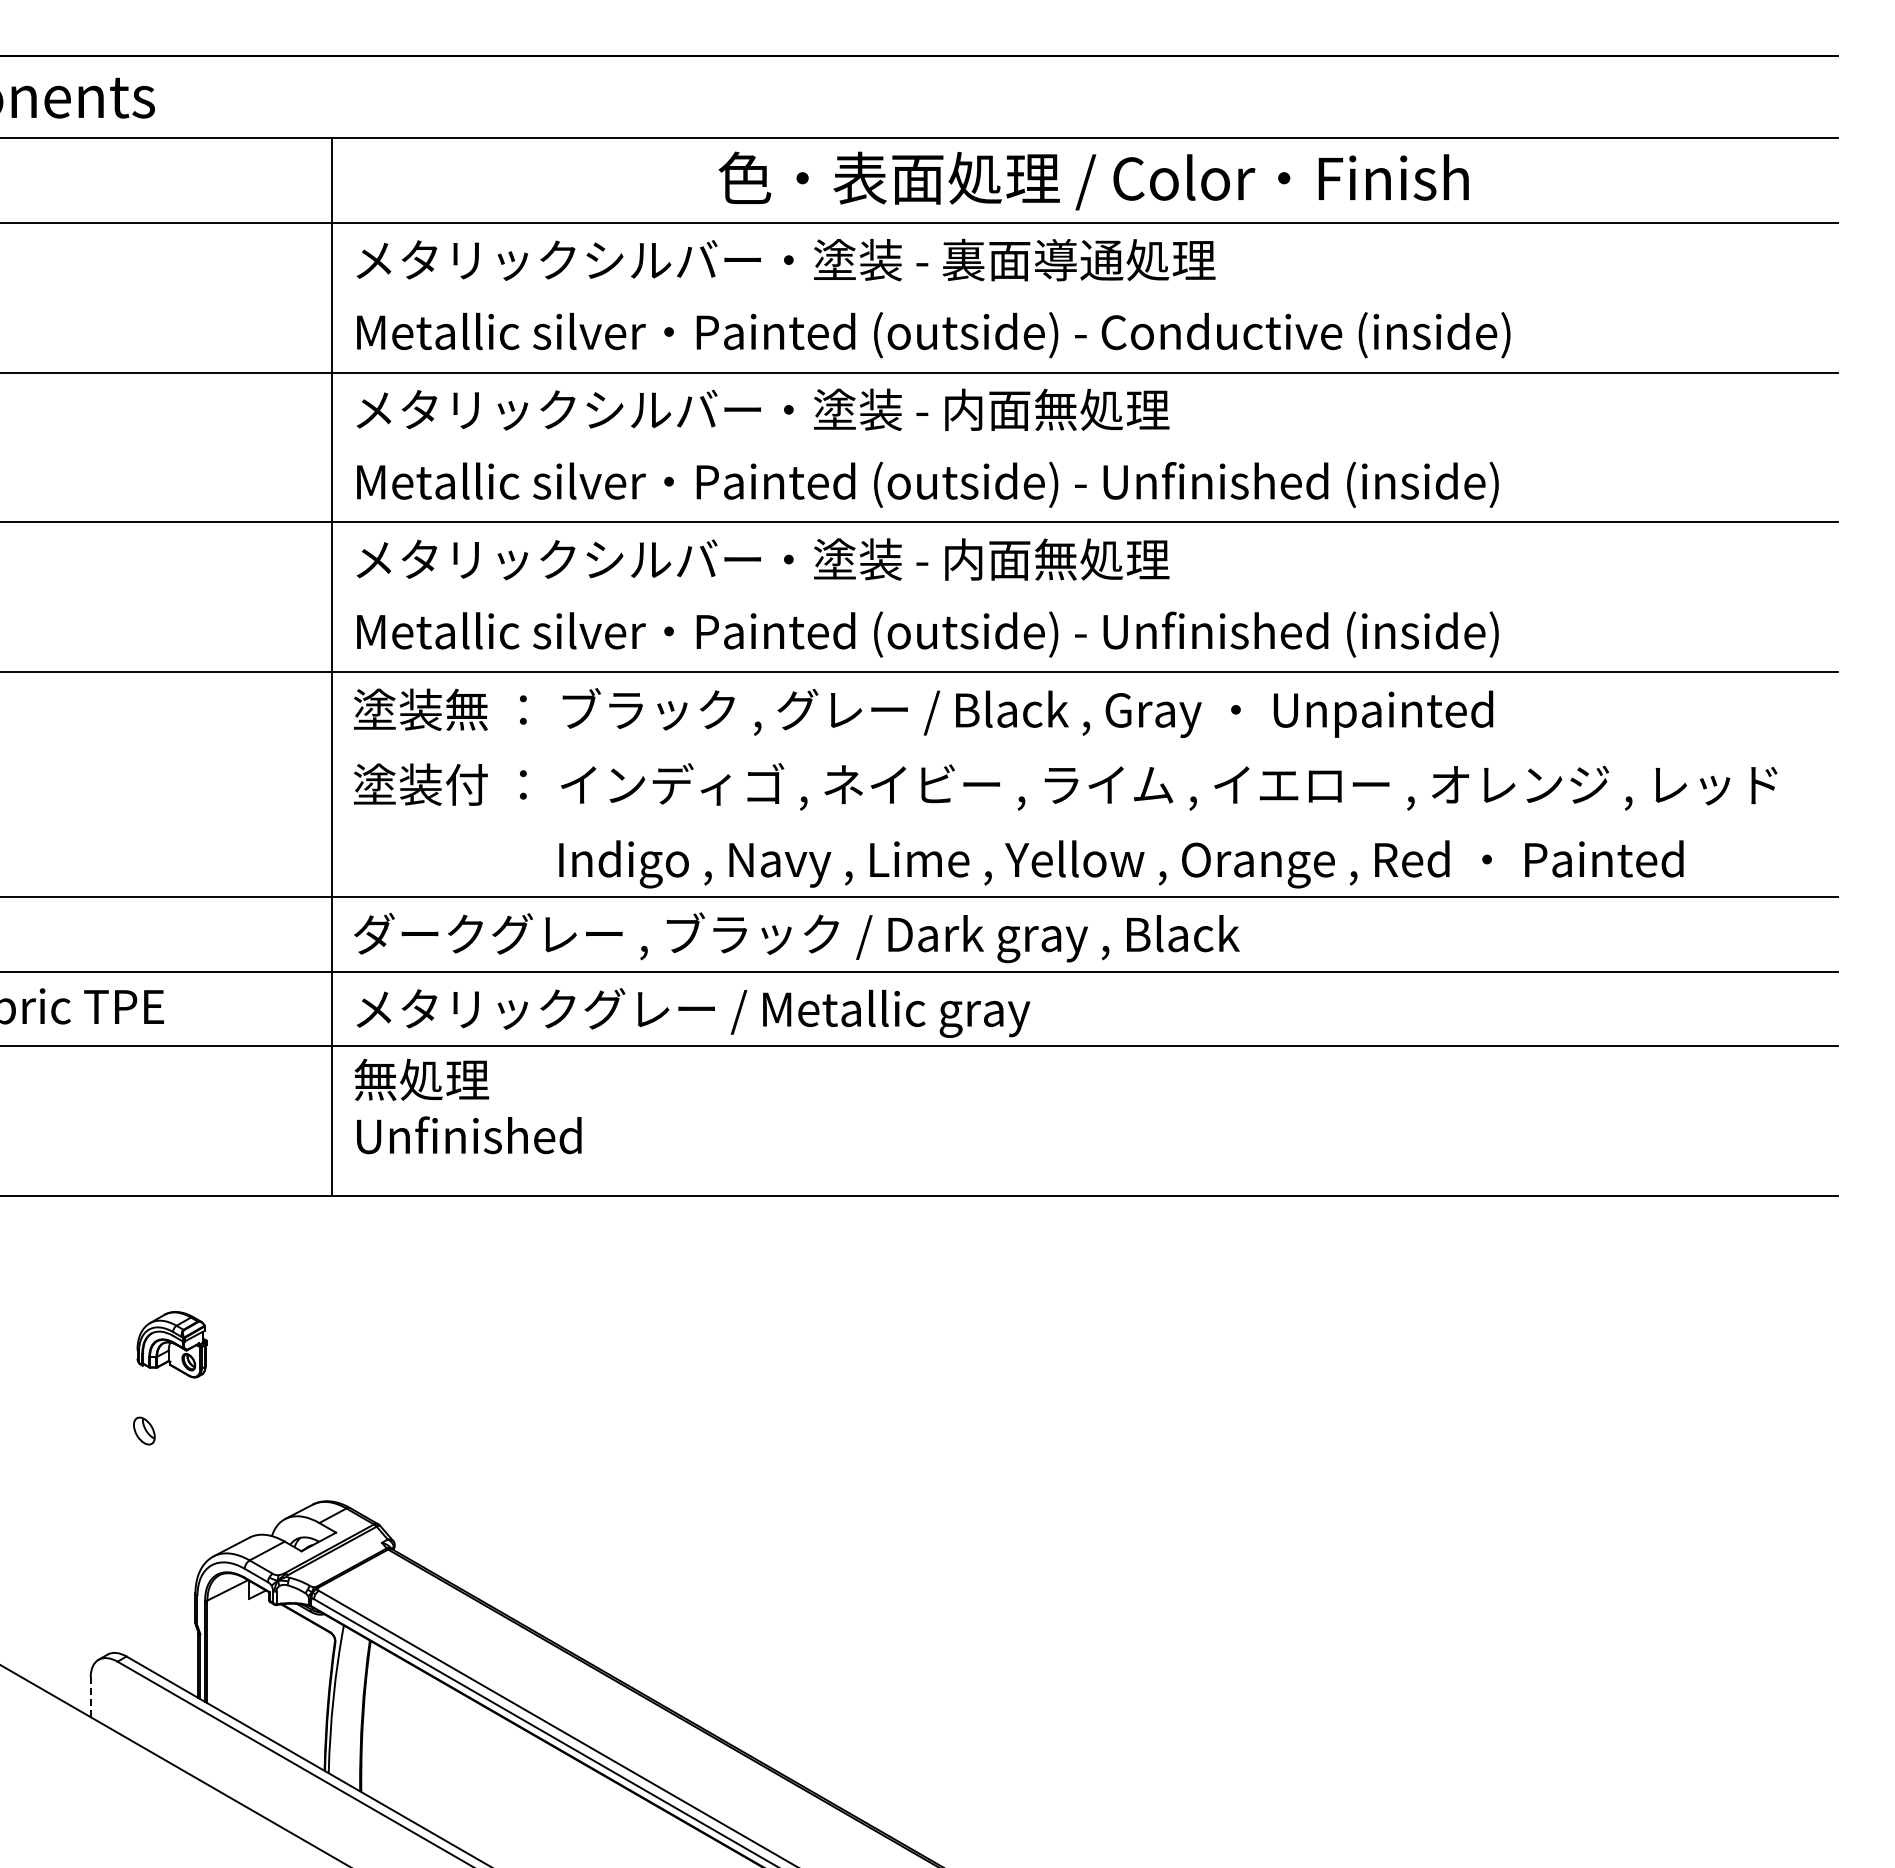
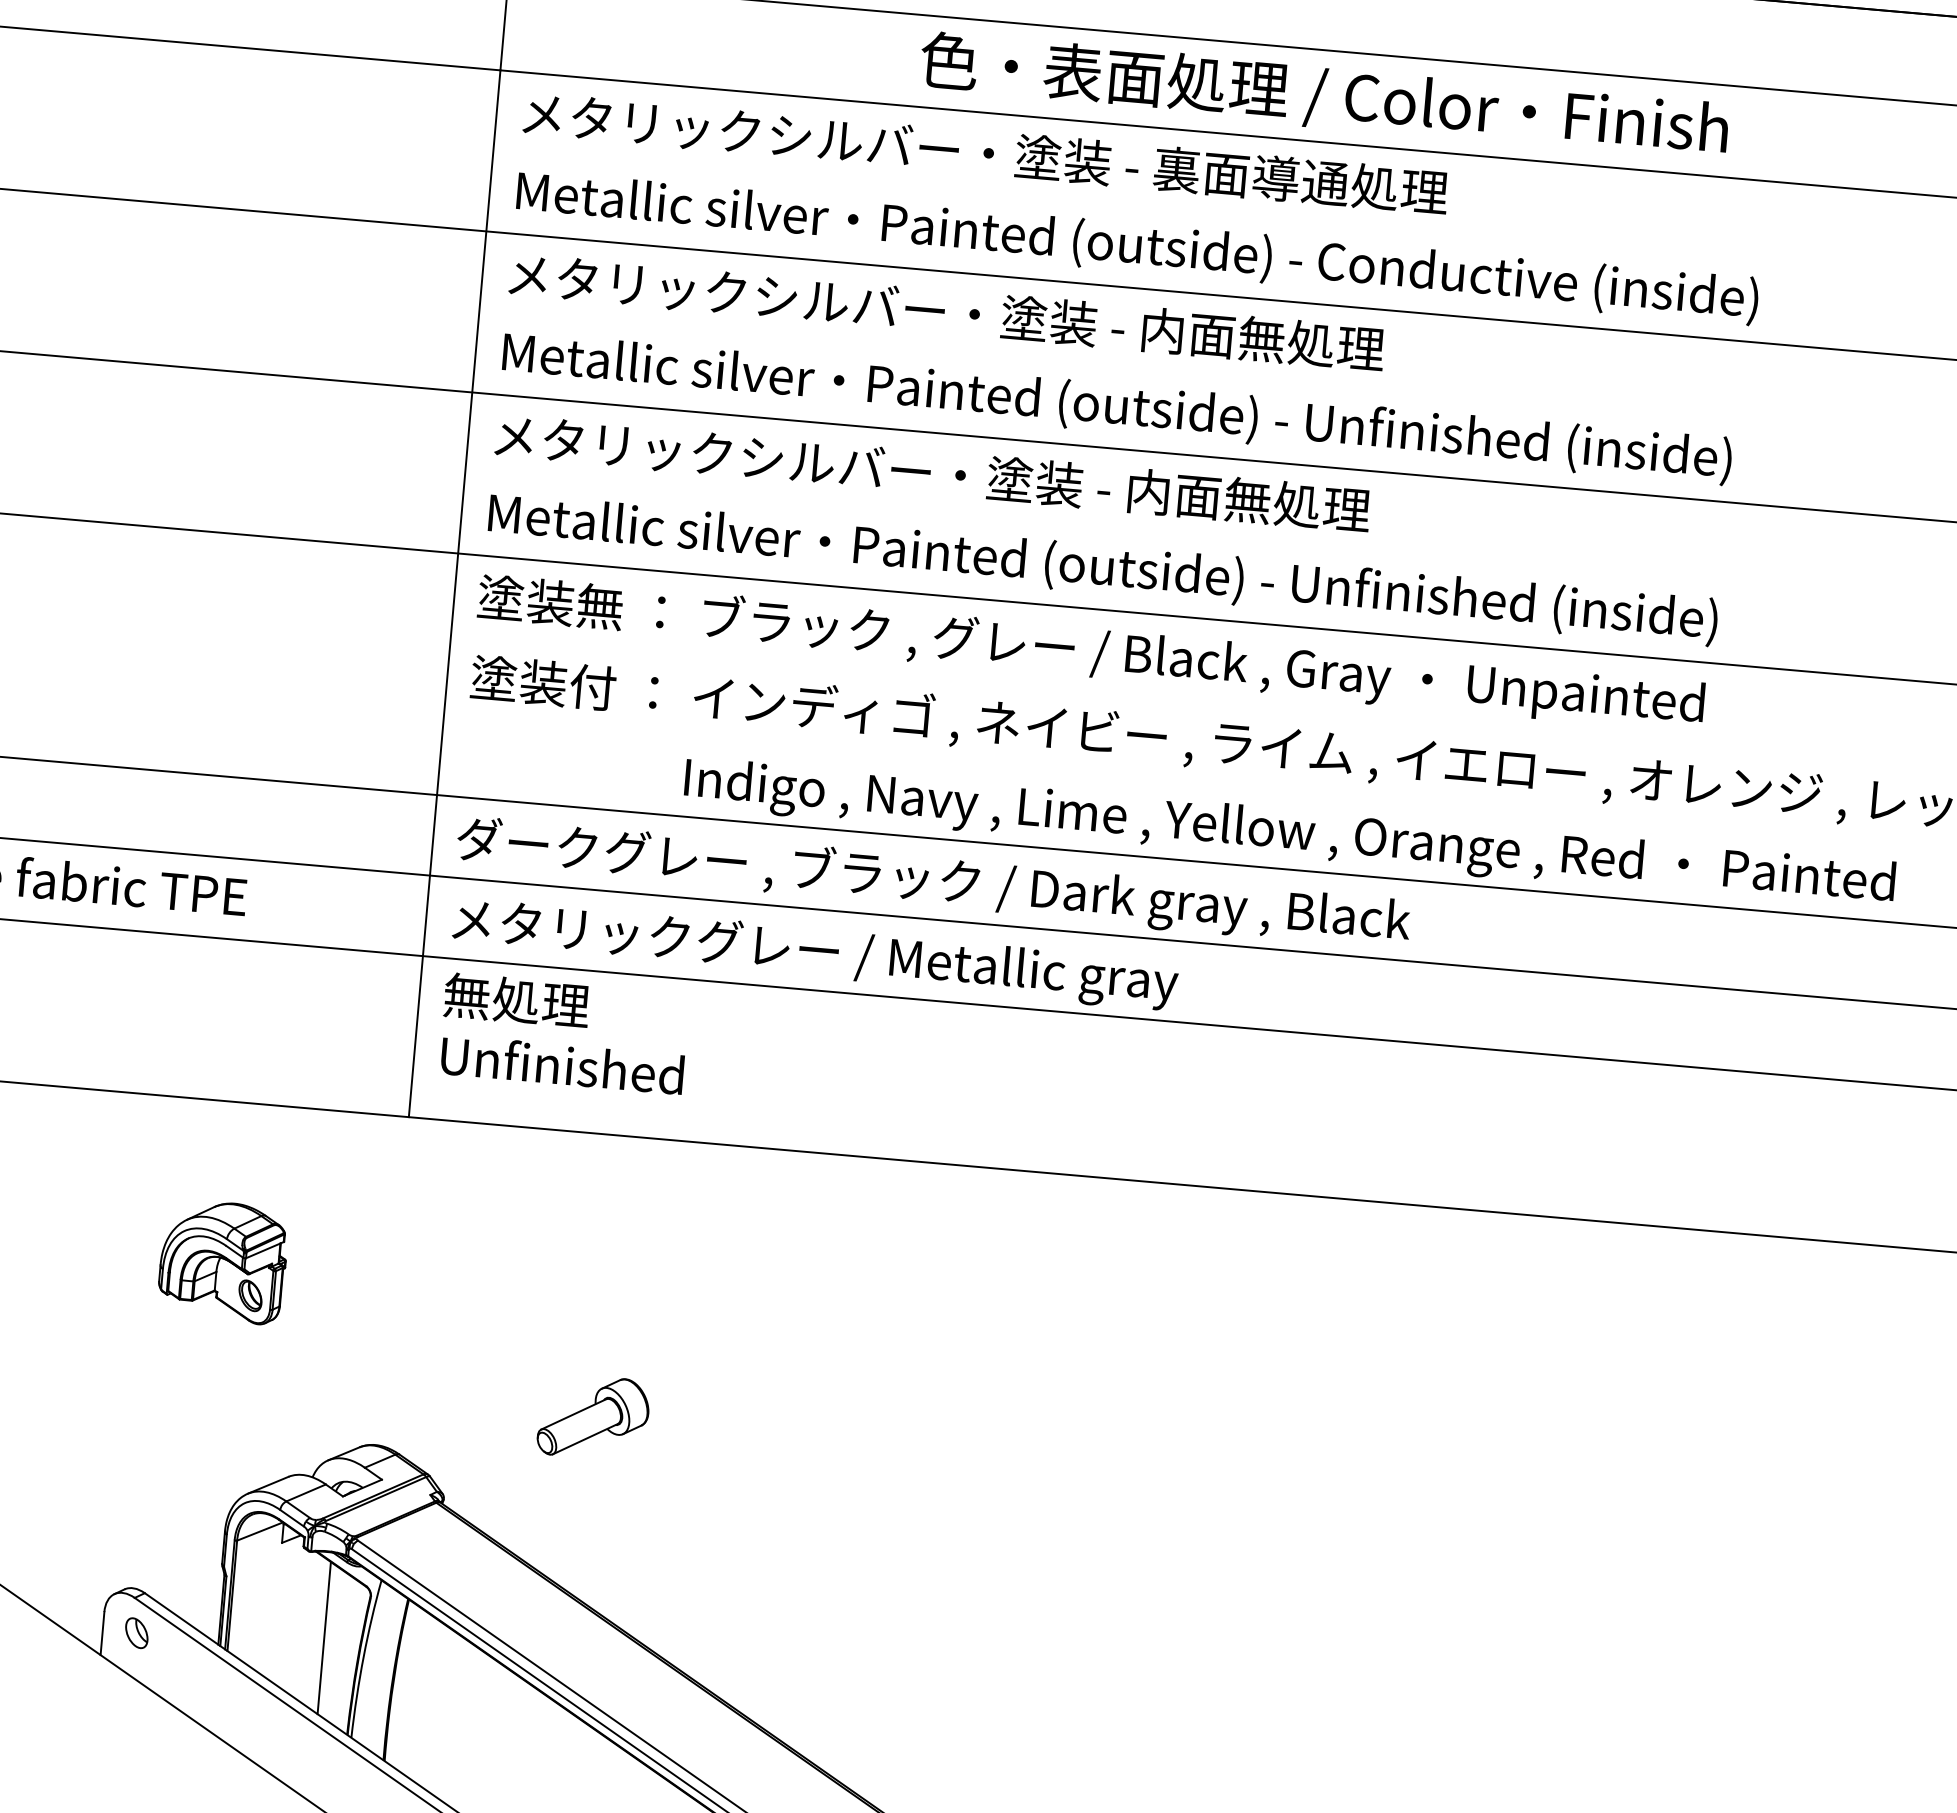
part: (171, 1344) -> (222, 1261), size x1.67
part: (144, 1430) -> (137, 1632), moved
part: (526, 1457) -> (593, 1416), added
line: (295, 1683) -> (324, 1638), added
line: (90, 1697) -> (102, 1633), dashed -> solid

